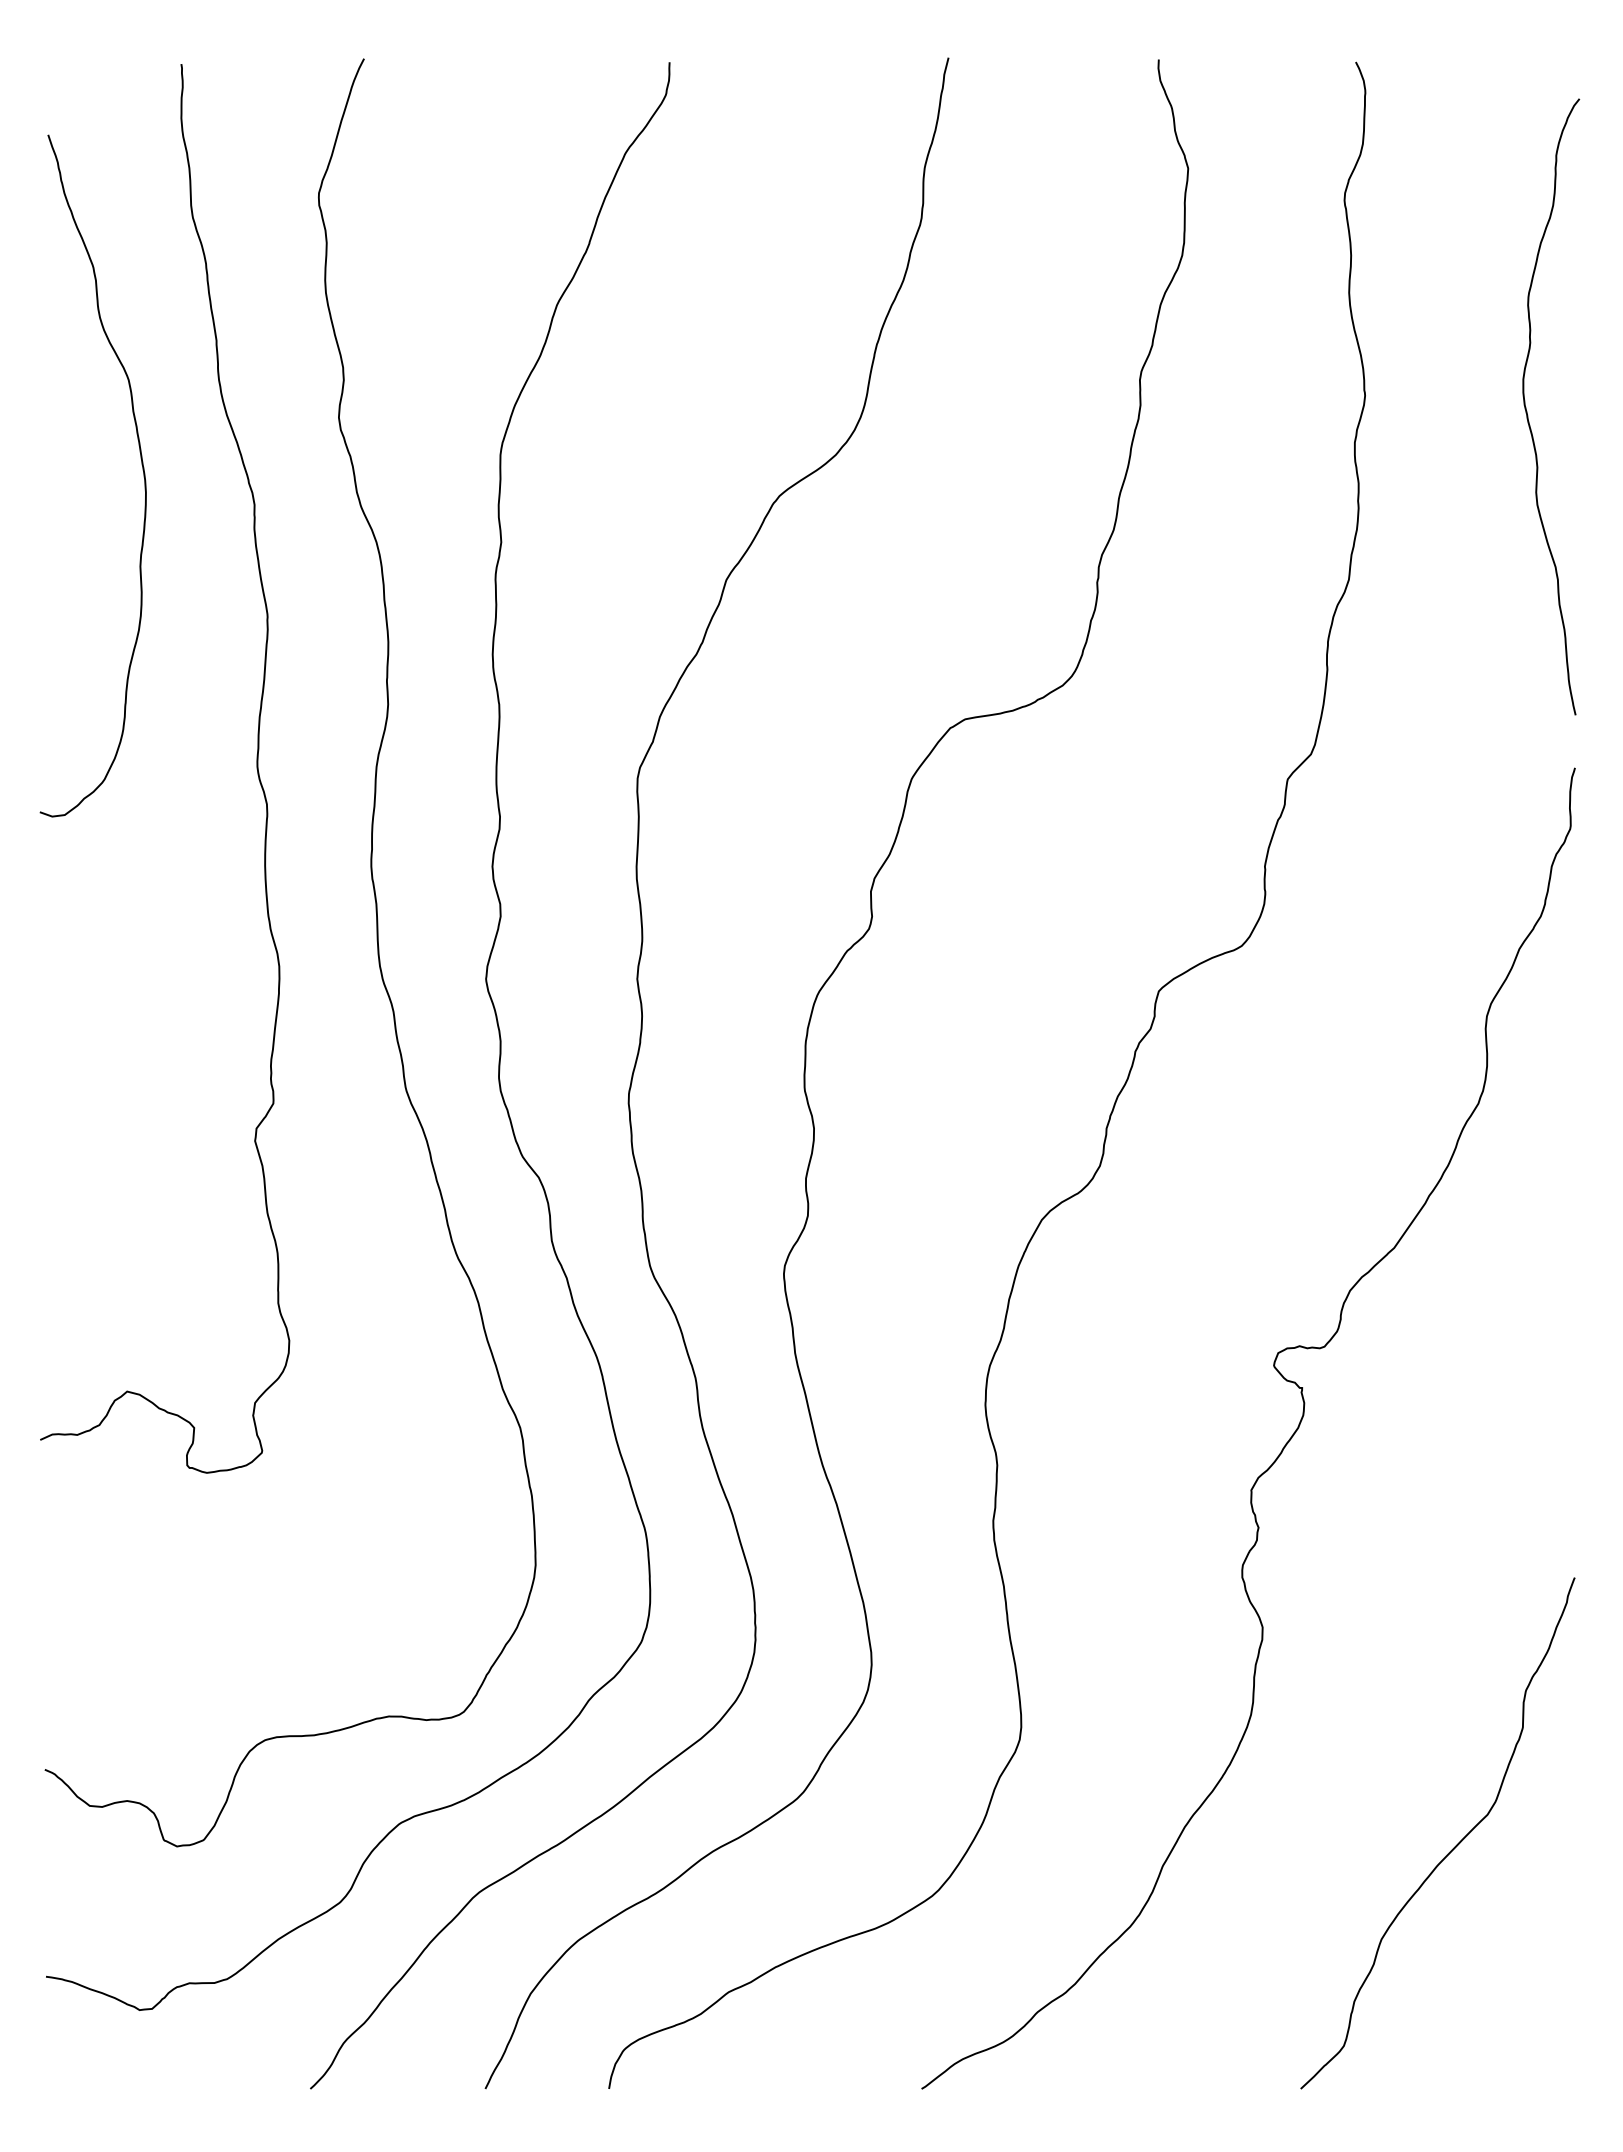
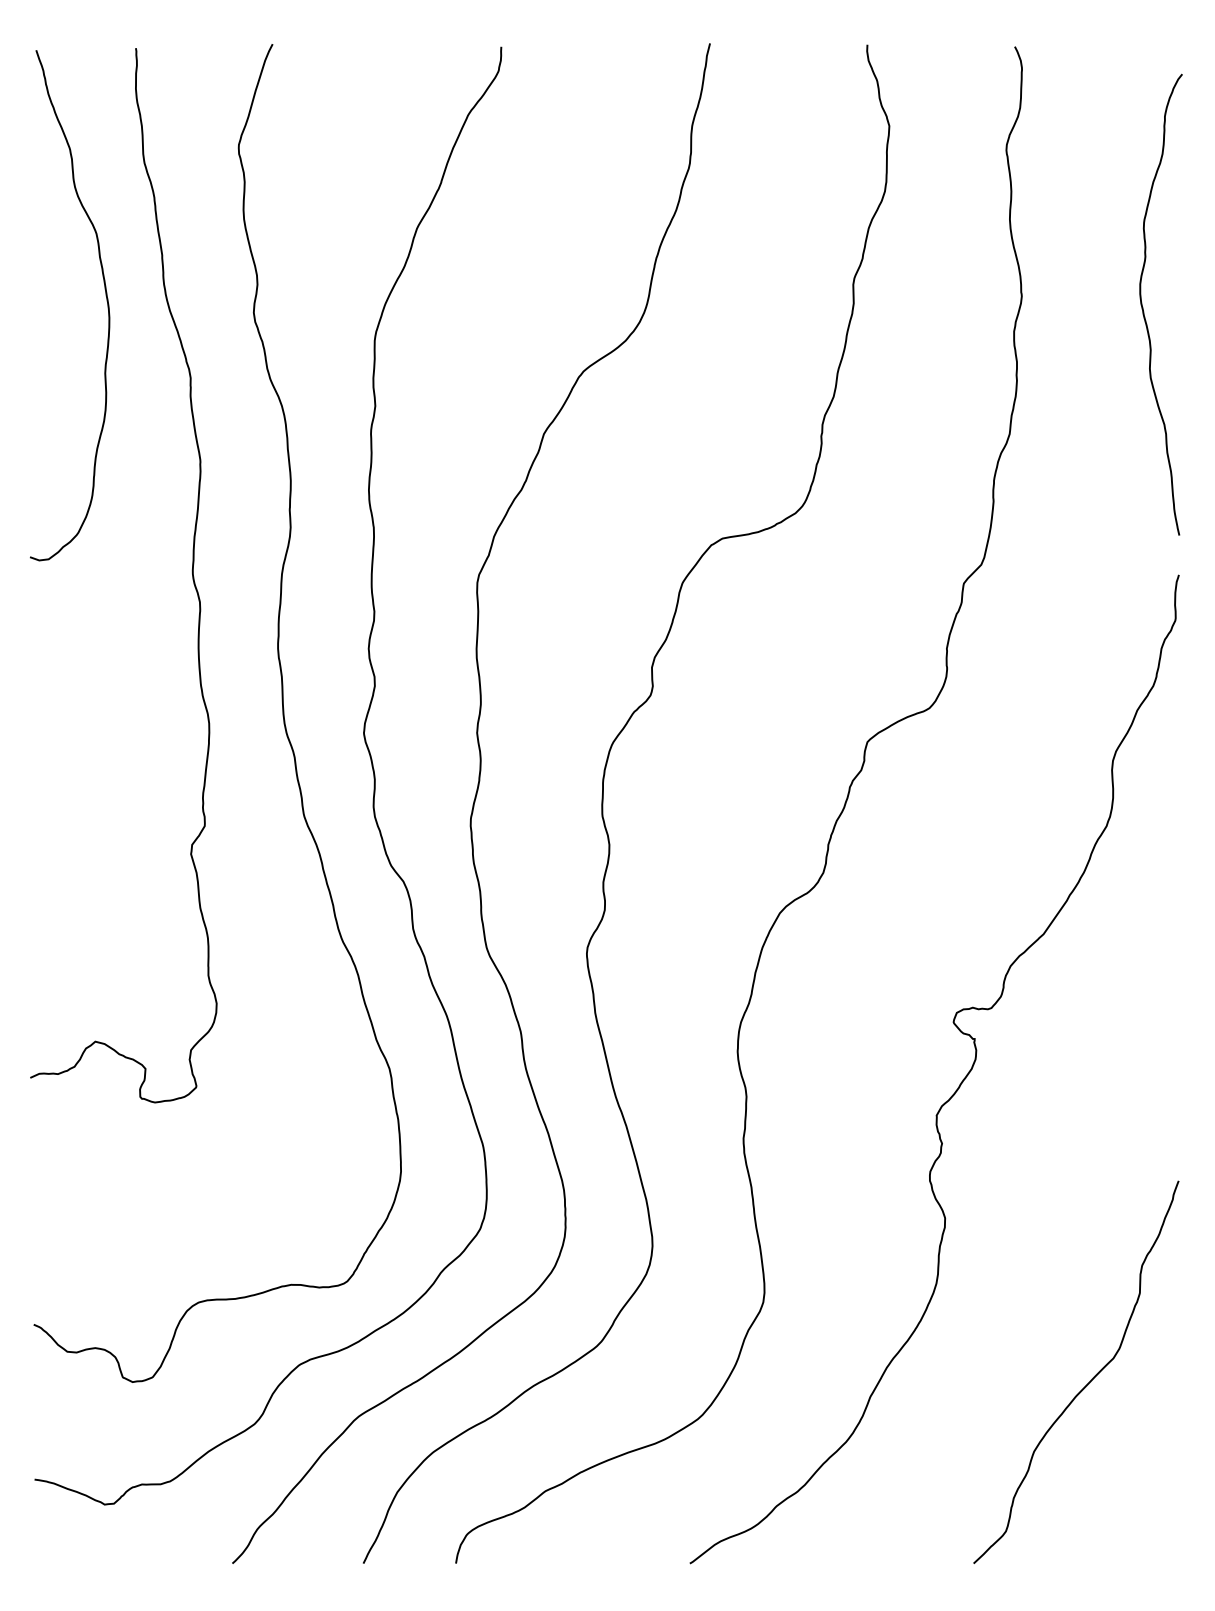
curve: (141, 464) -> (106, 296), moved

